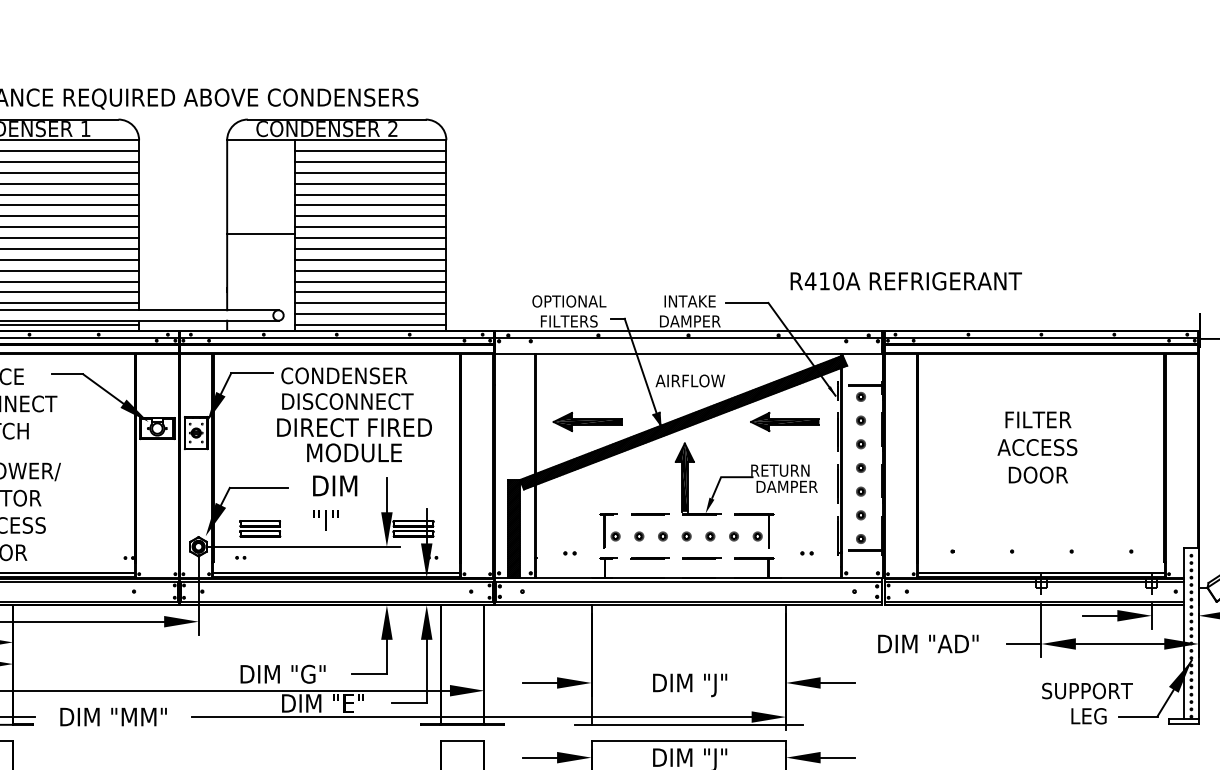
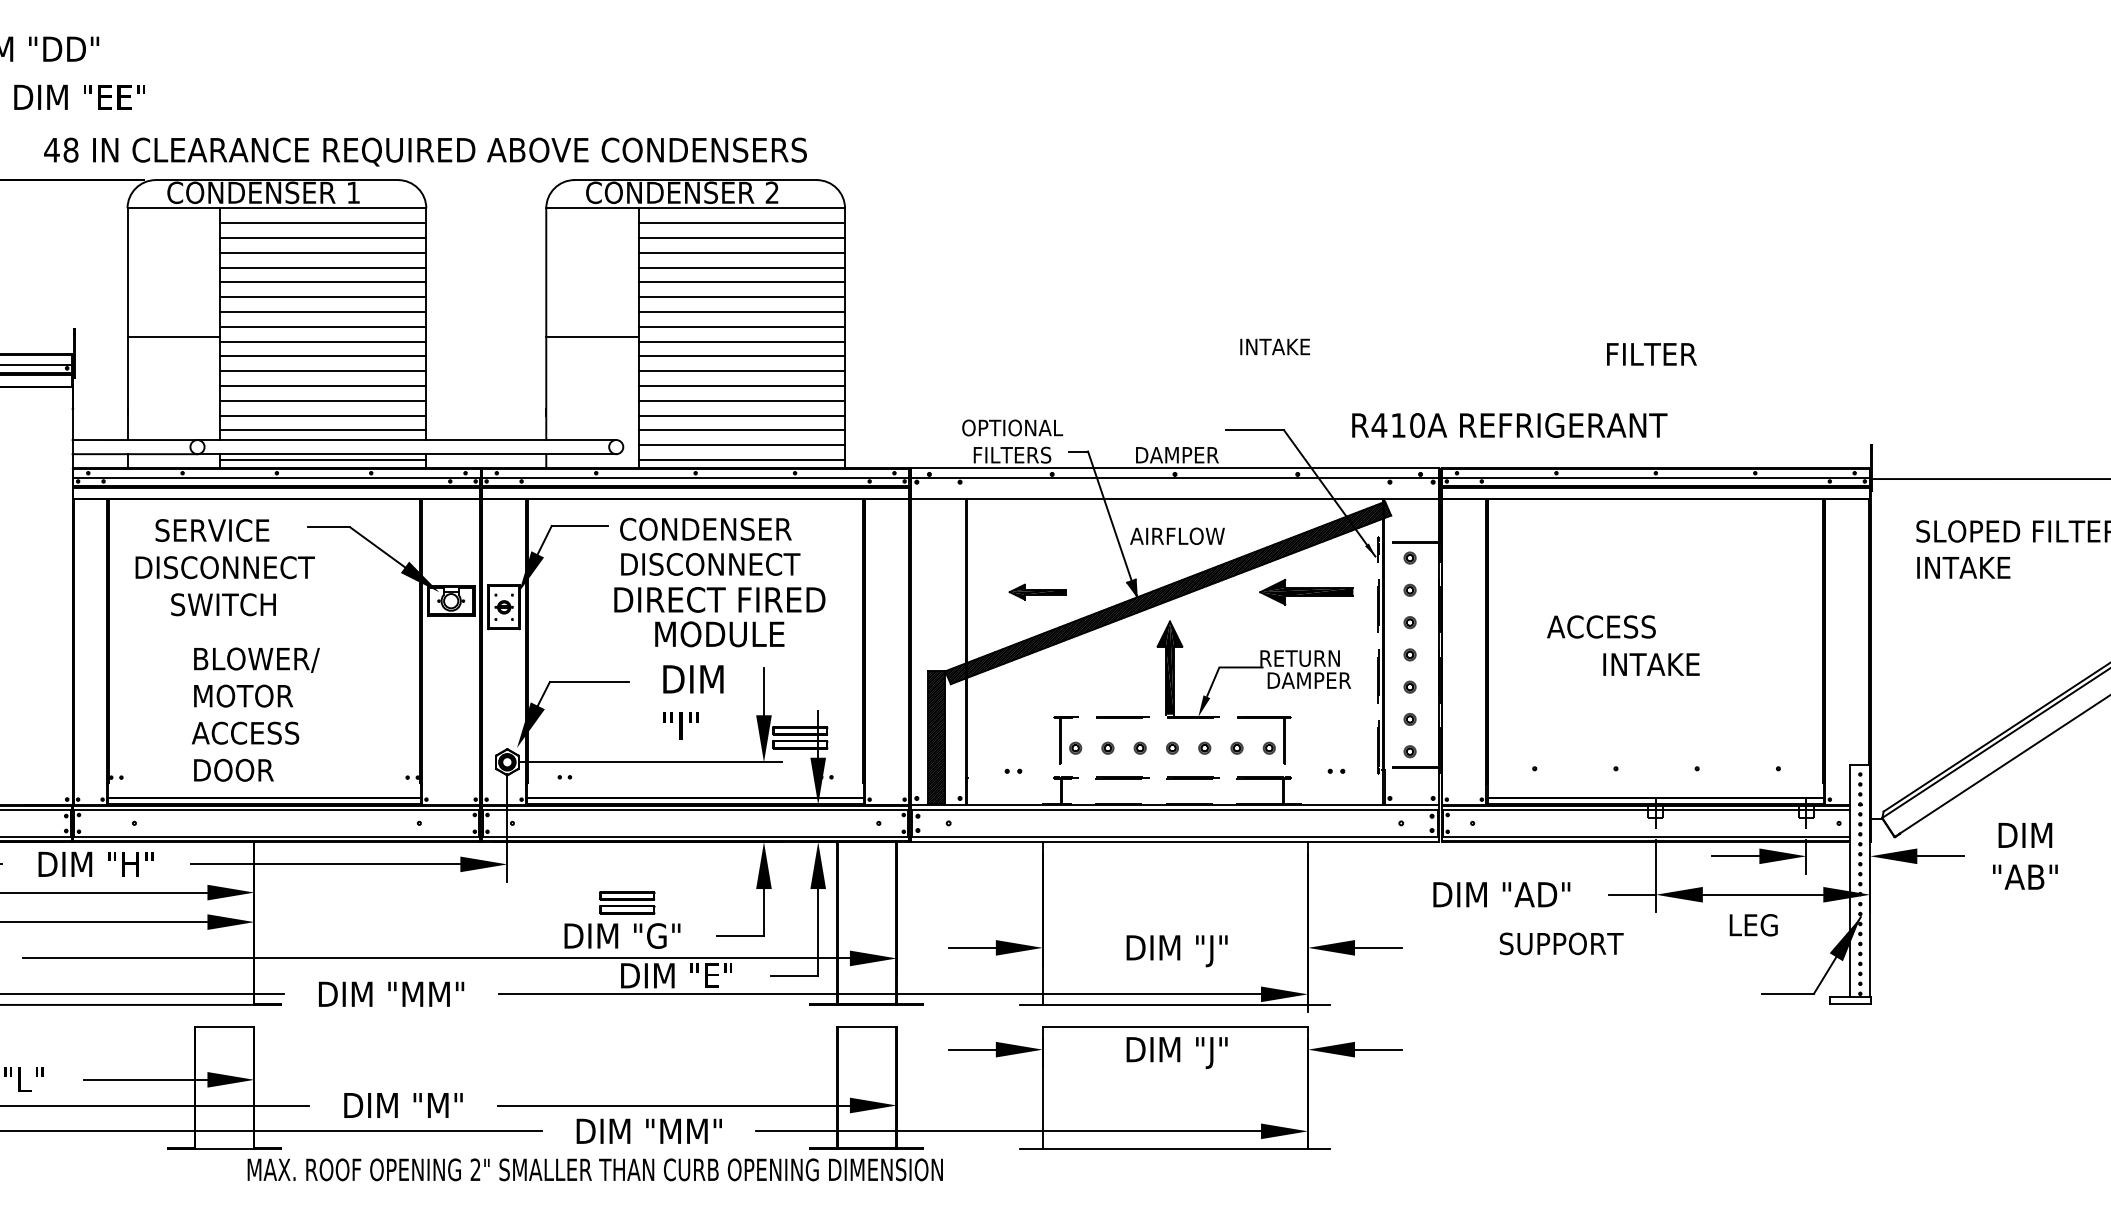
text: (906, 281) -> (1509, 425), moved
text: (689, 301) -> (1274, 346), moved
text: (1038, 419) -> (1651, 354), moved
part: (587, 421) -> (1037, 591), size x0.6
text: (1037, 447) -> (1601, 626), moved
text: (1038, 475) -> (1651, 664), DOOR -> INTAKE
part: (260, 528) -> (627, 902), moved
text: (1087, 690) -> (1561, 943), moved
text: (1088, 716) -> (1753, 925), moved

